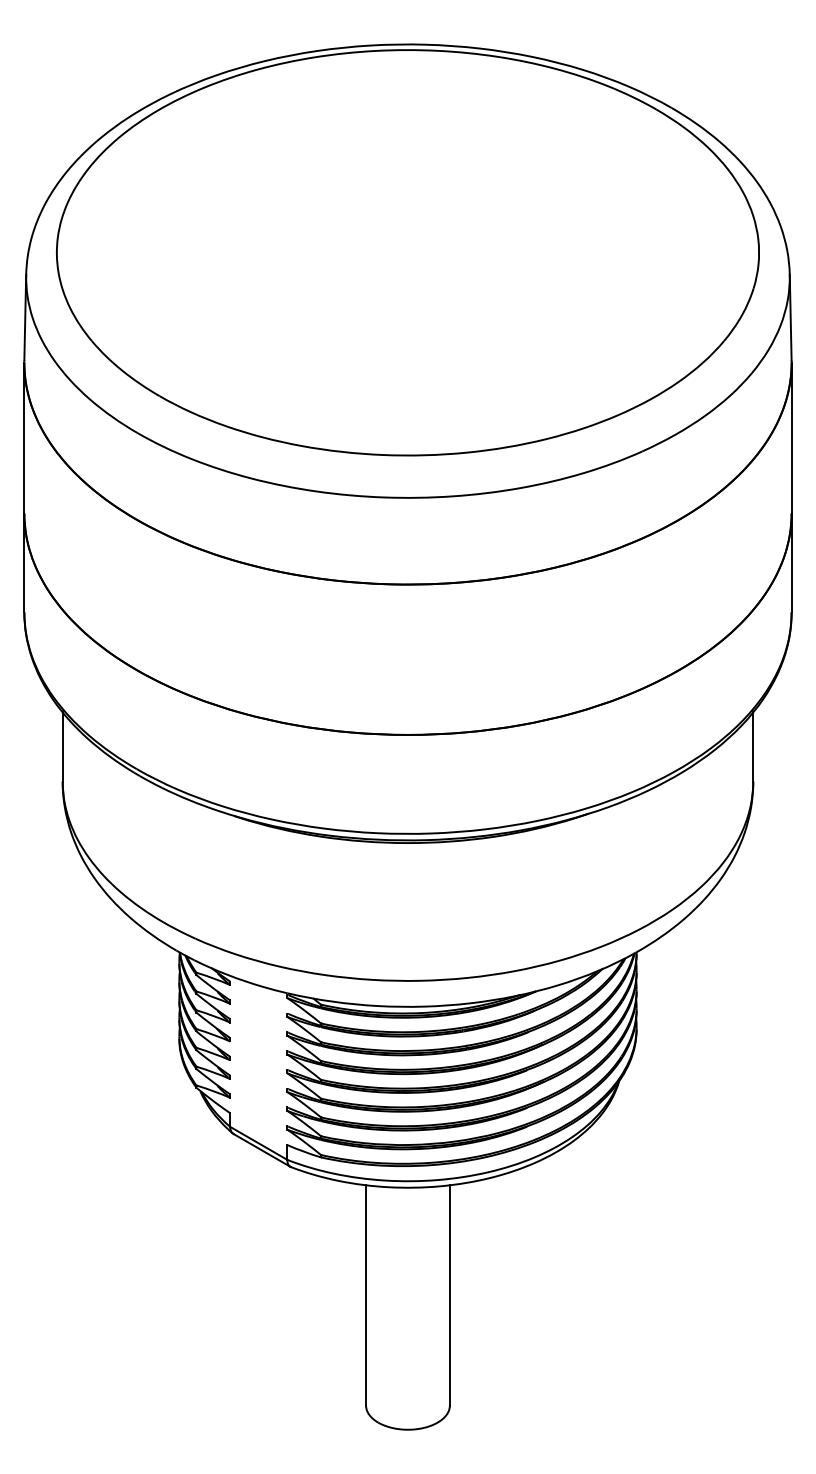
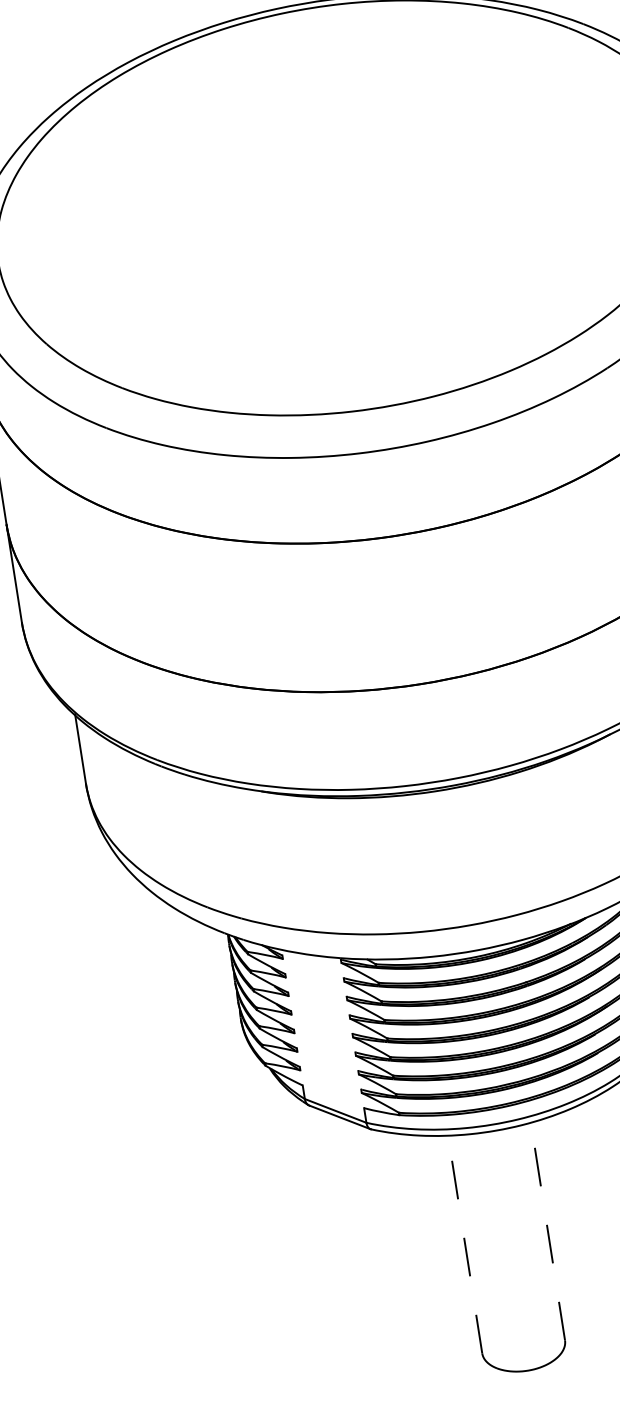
line: (366, 1294) -> (465, 1243), solid -> dashed
line: (449, 1294) -> (547, 1230), solid -> dashed

